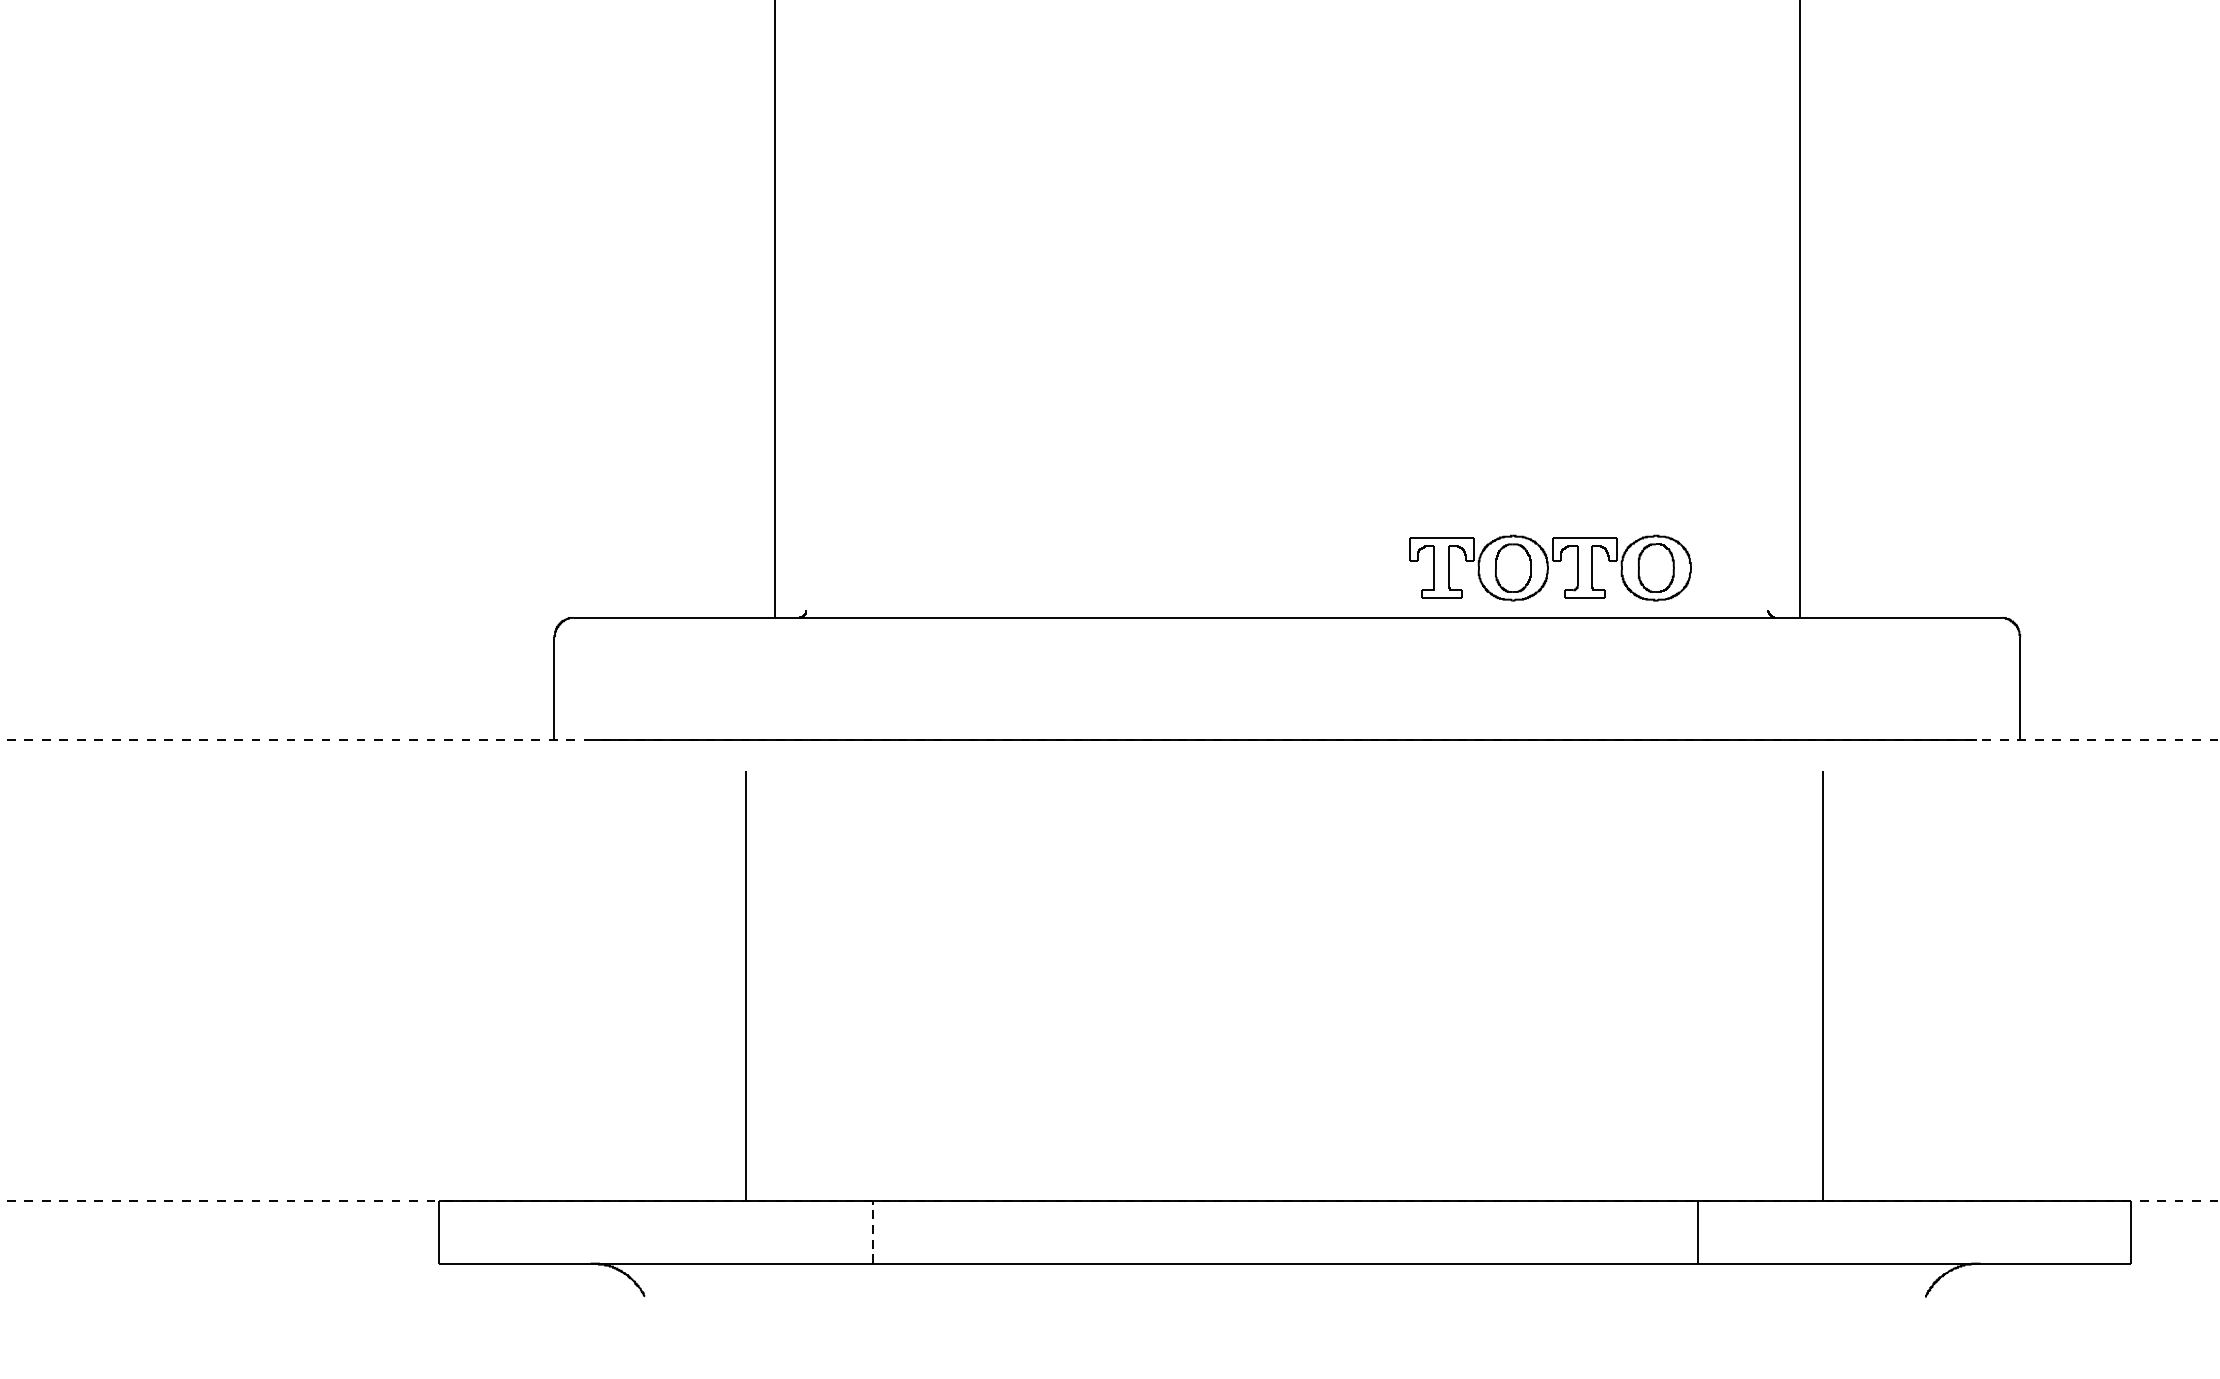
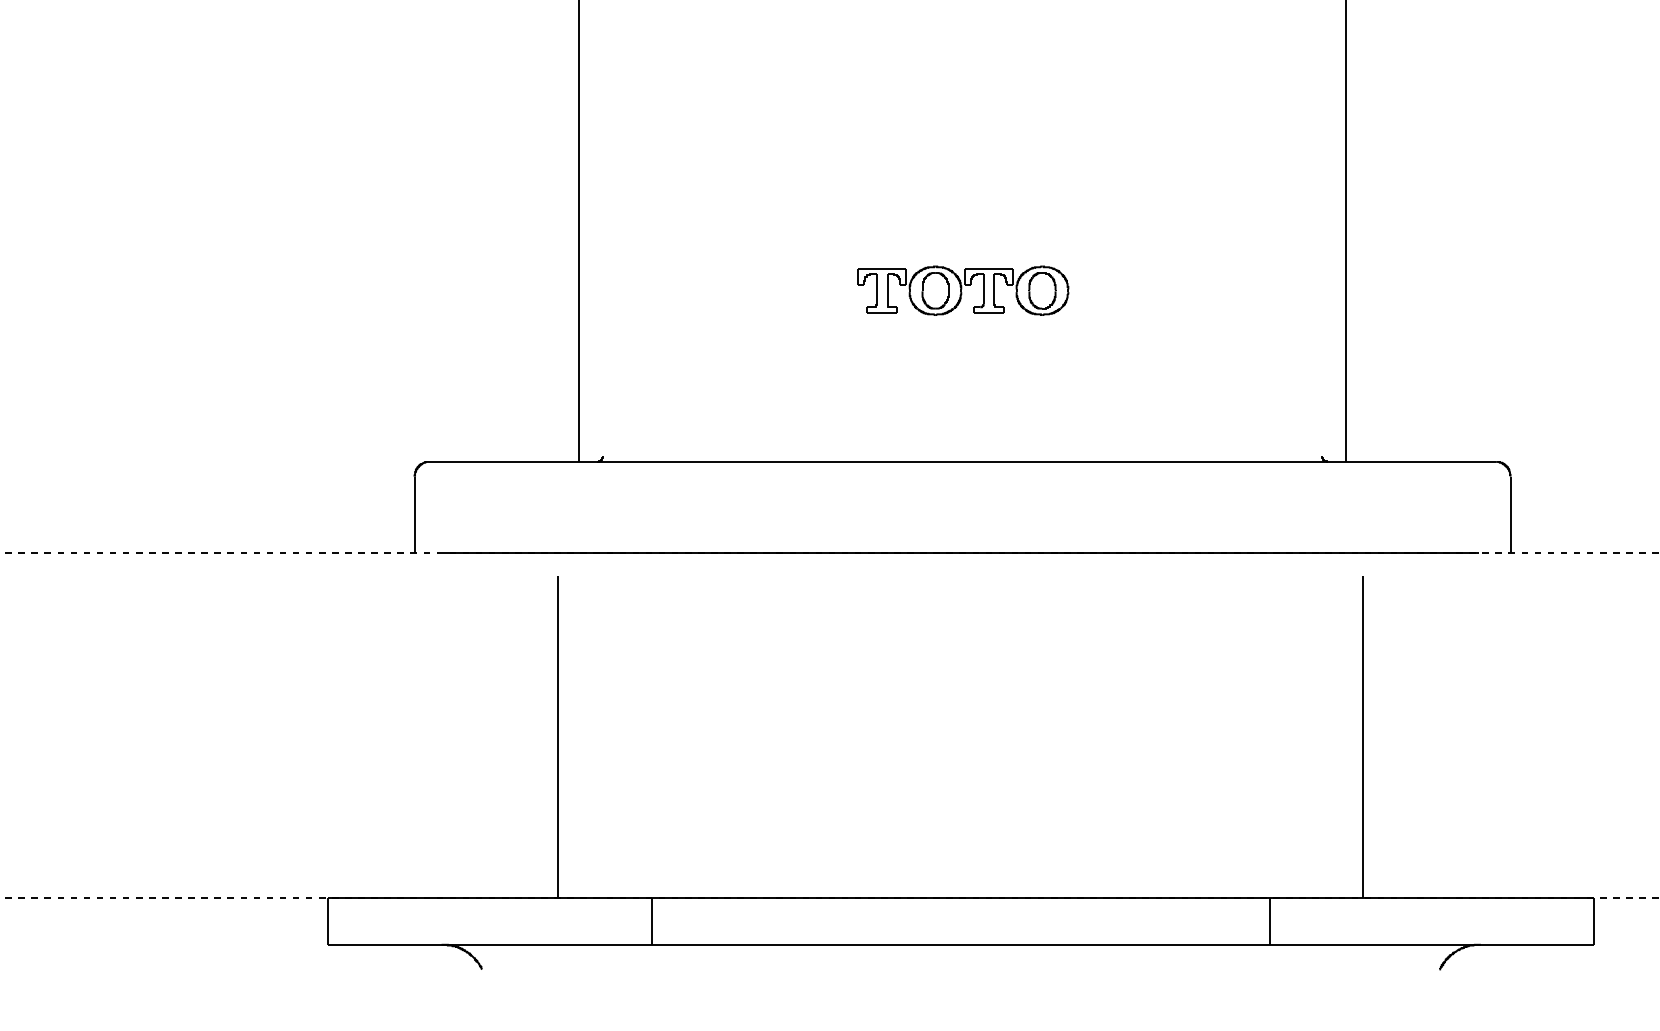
part: (1550, 567) -> (963, 290), moved
line: (872, 1232) -> (652, 921), dashed -> solid

